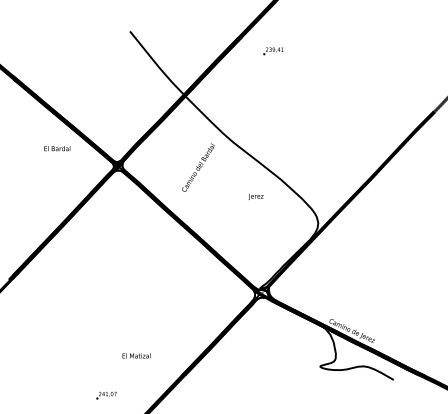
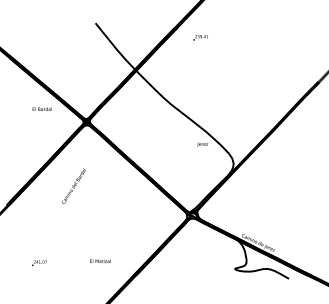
text: (198, 167) -> (73, 186), moved
text: (255, 196) -> (202, 144), moved
text: (106, 395) -> (39, 263), moved

